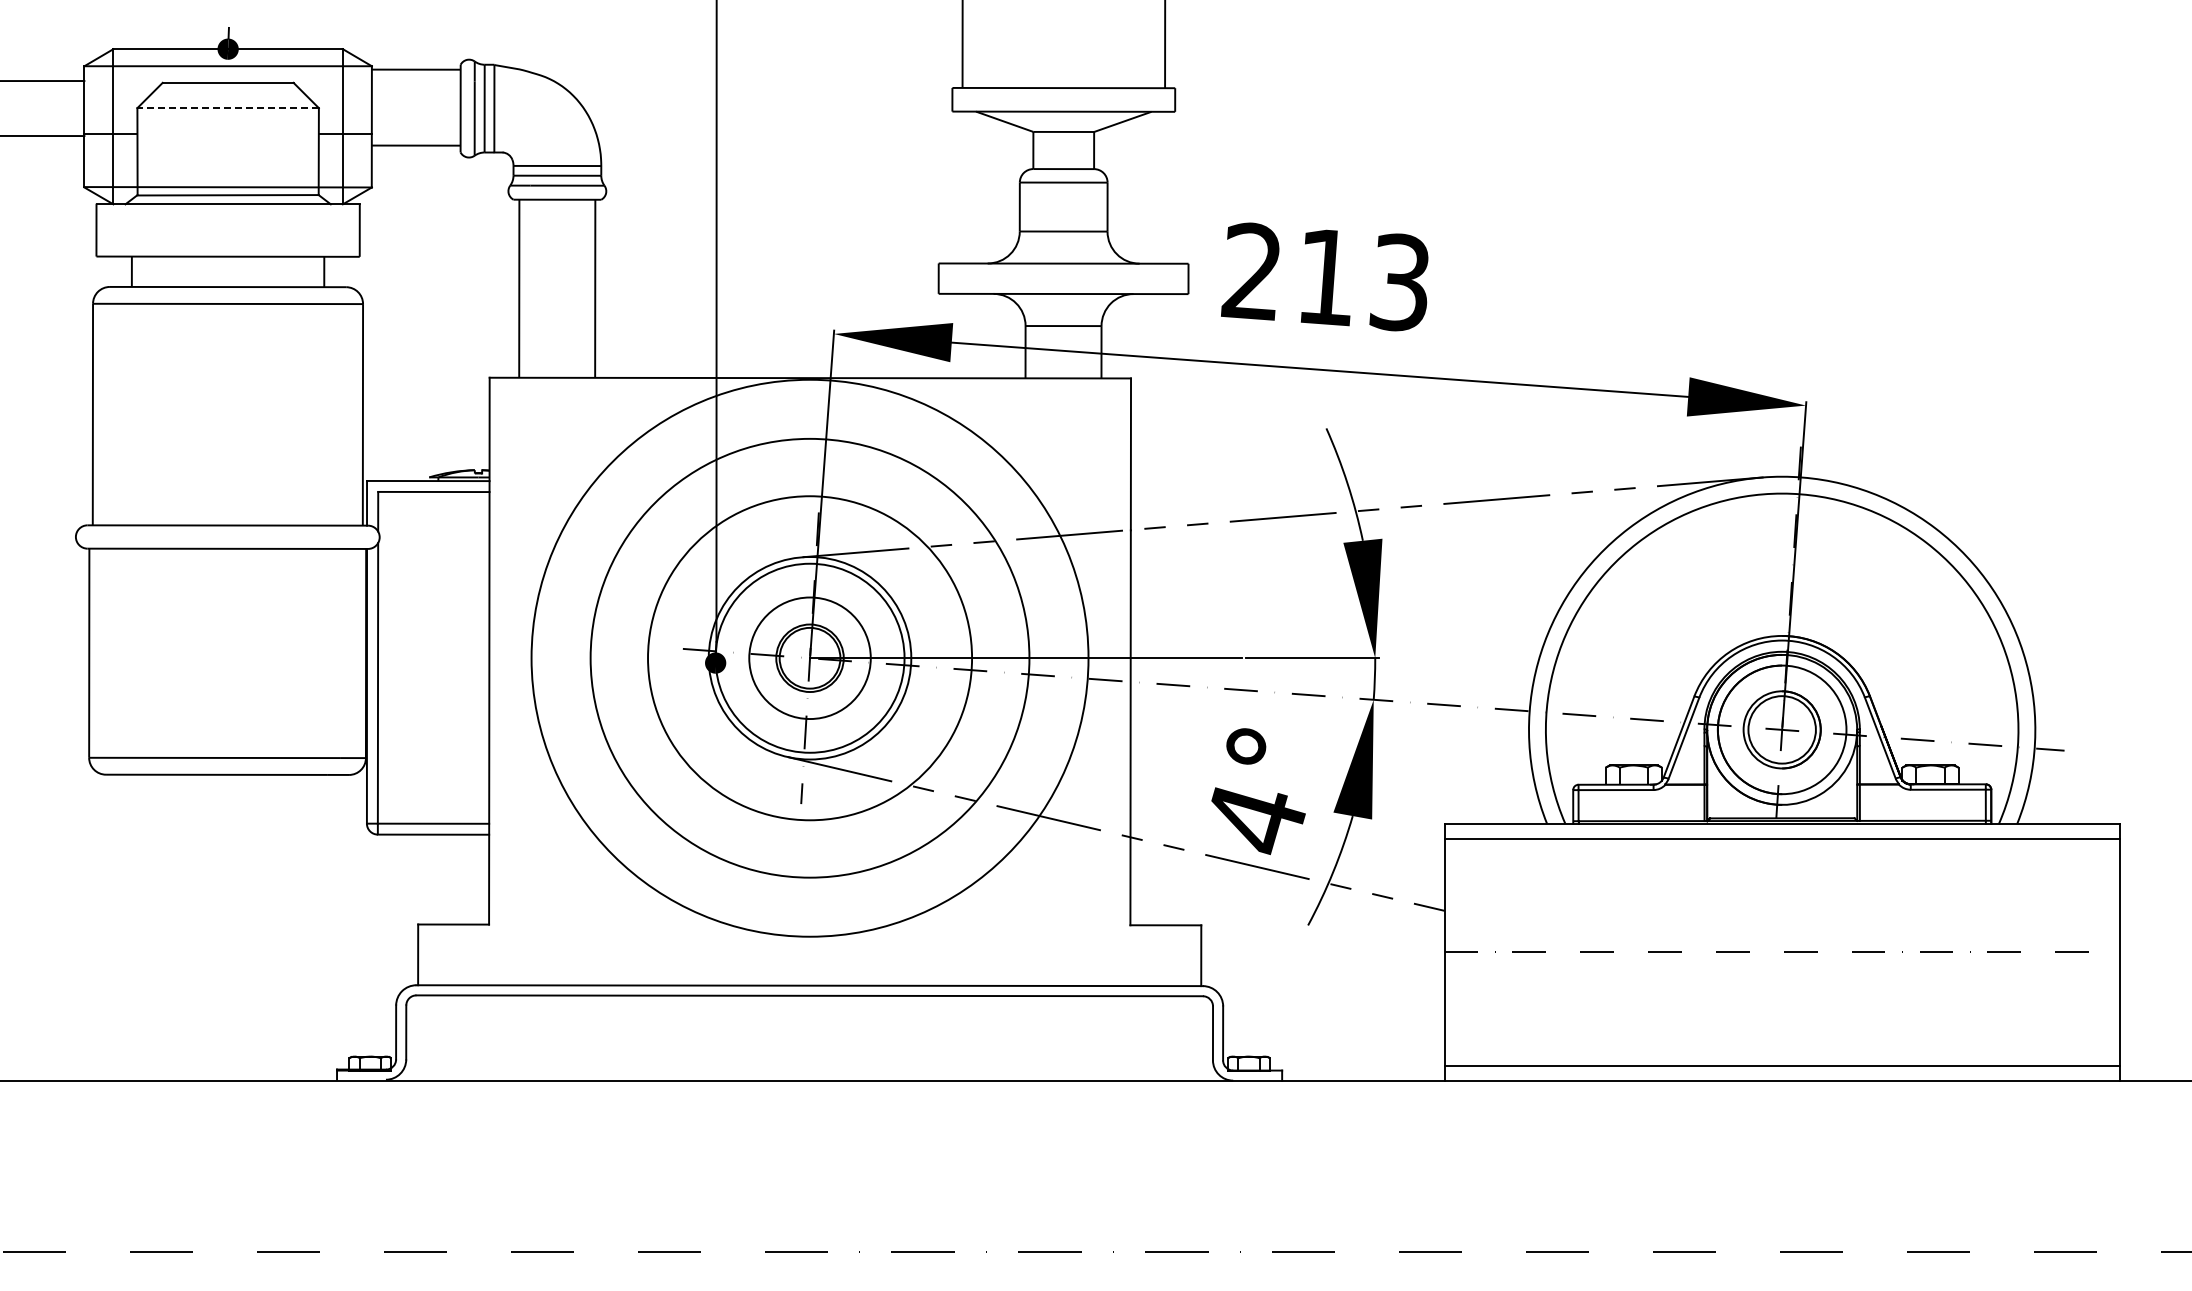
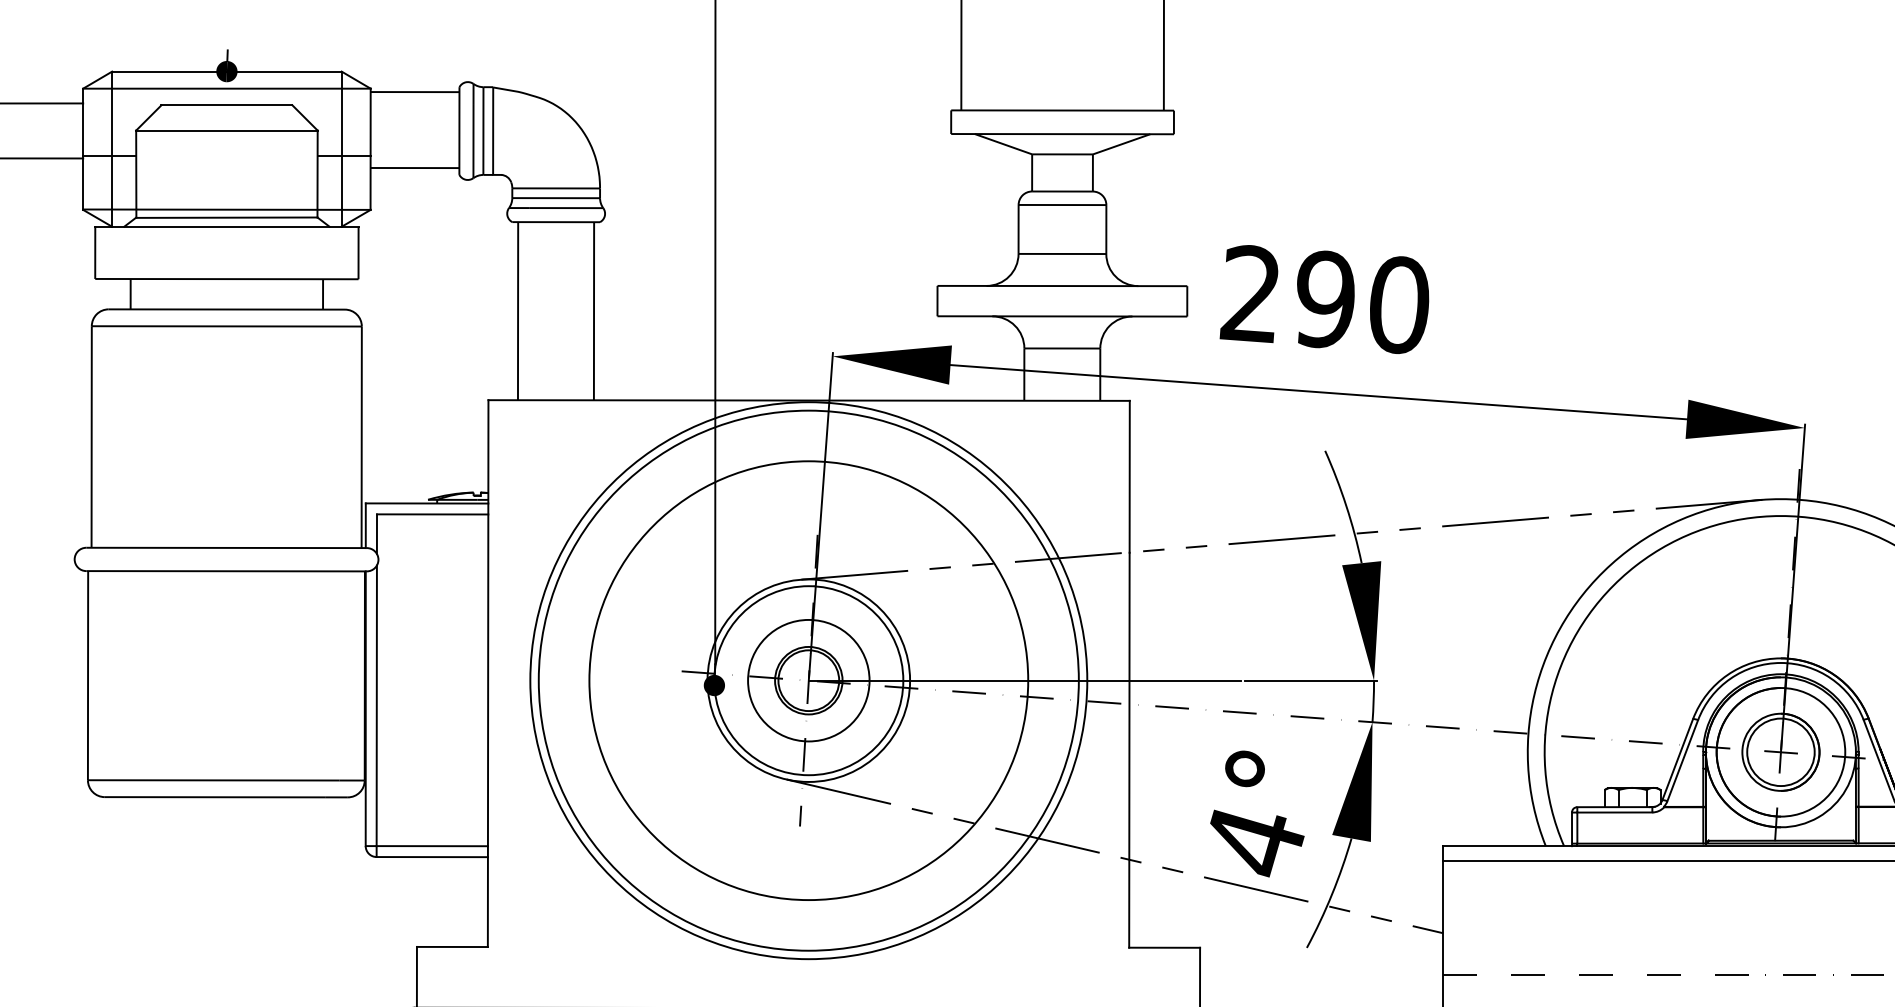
line: (228, 108) -> (227, 130), dashed -> solid
text: (1364, 279) -> (1363, 301), 213 -> 290
circle: (810, 658) -> (809, 680), size x1.67

